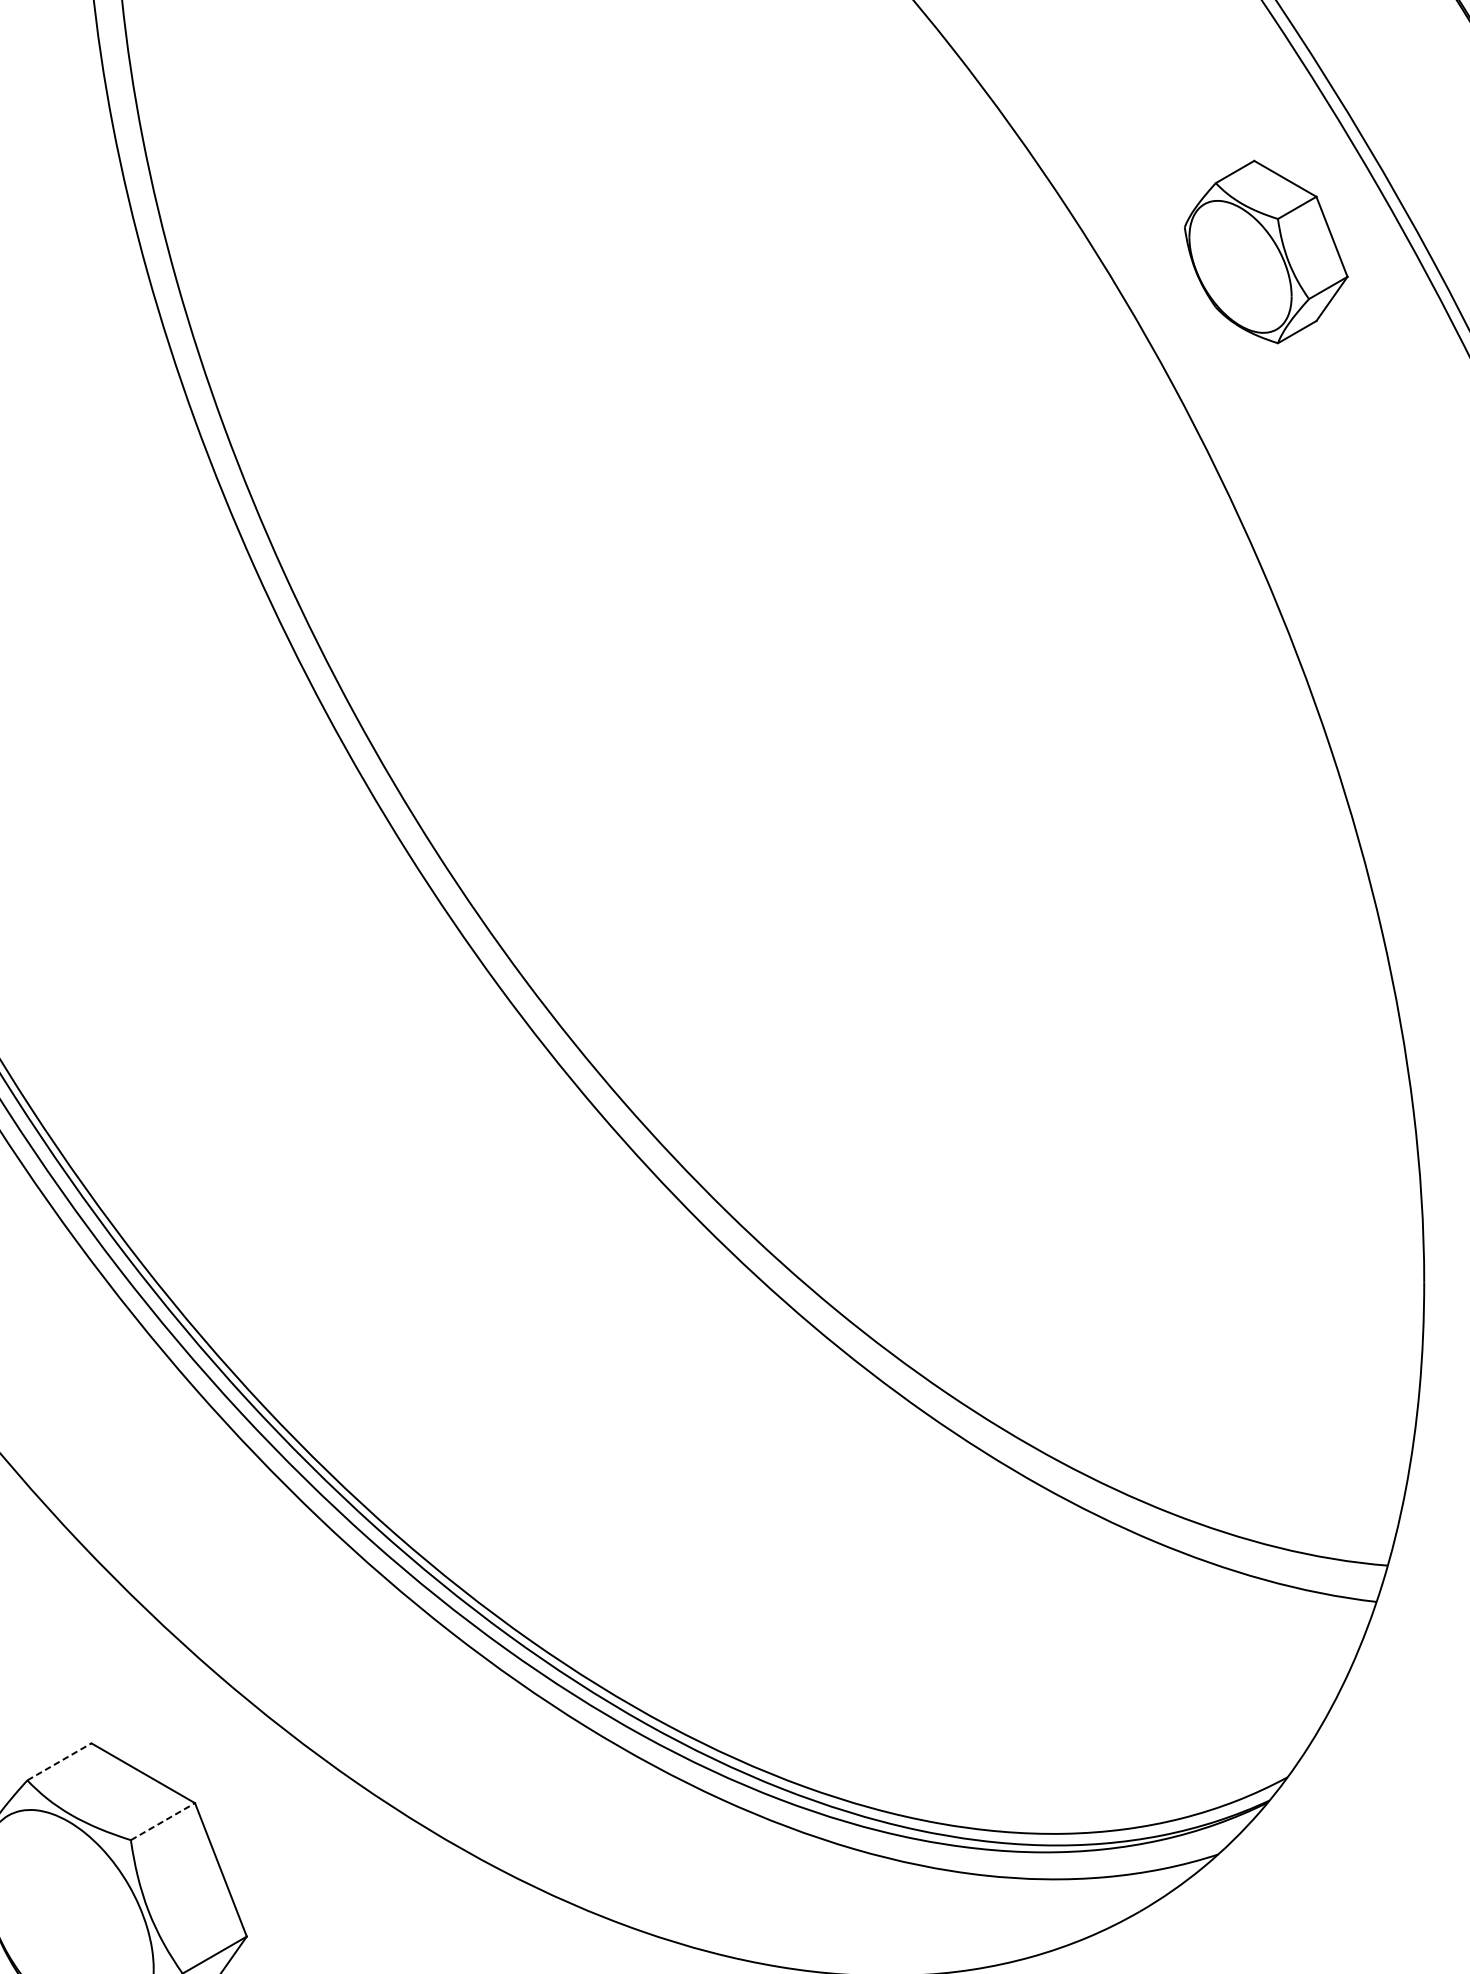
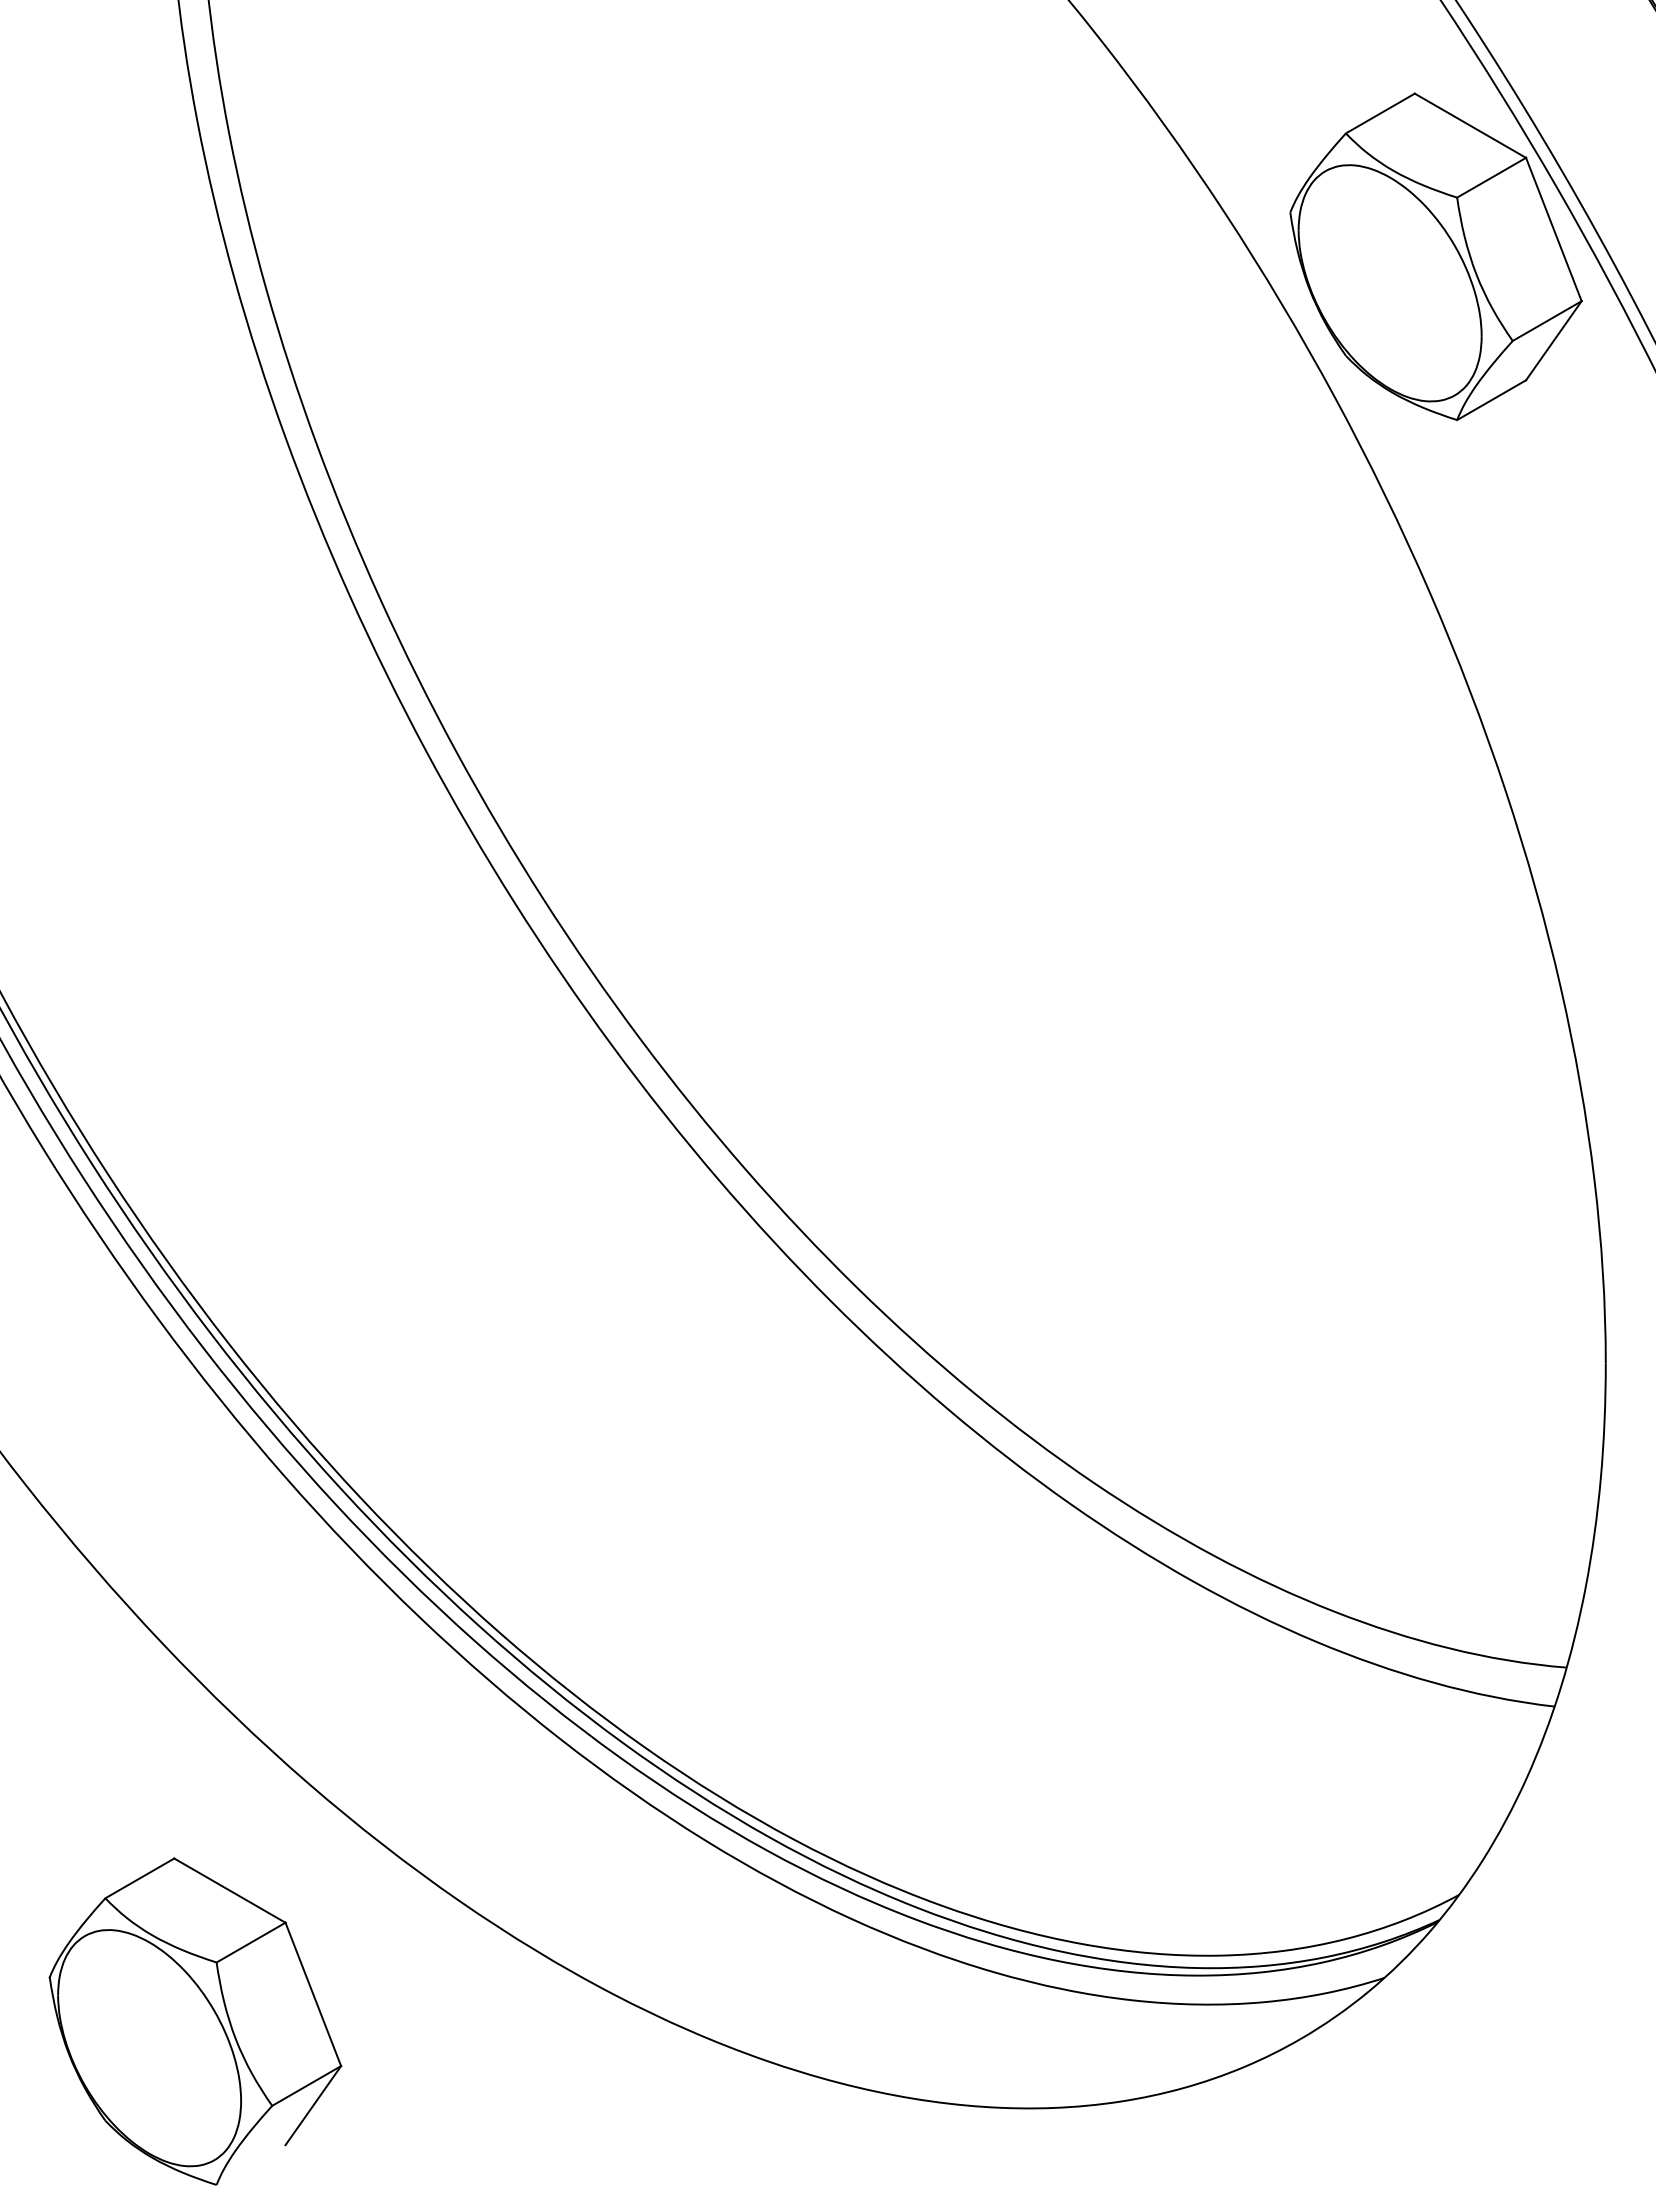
part: (1265, 251) -> (1435, 256), size x1.67
line: (59, 1761) -> (139, 1878), dashed -> solid
line: (163, 1821) -> (251, 1942), dashed -> solid

